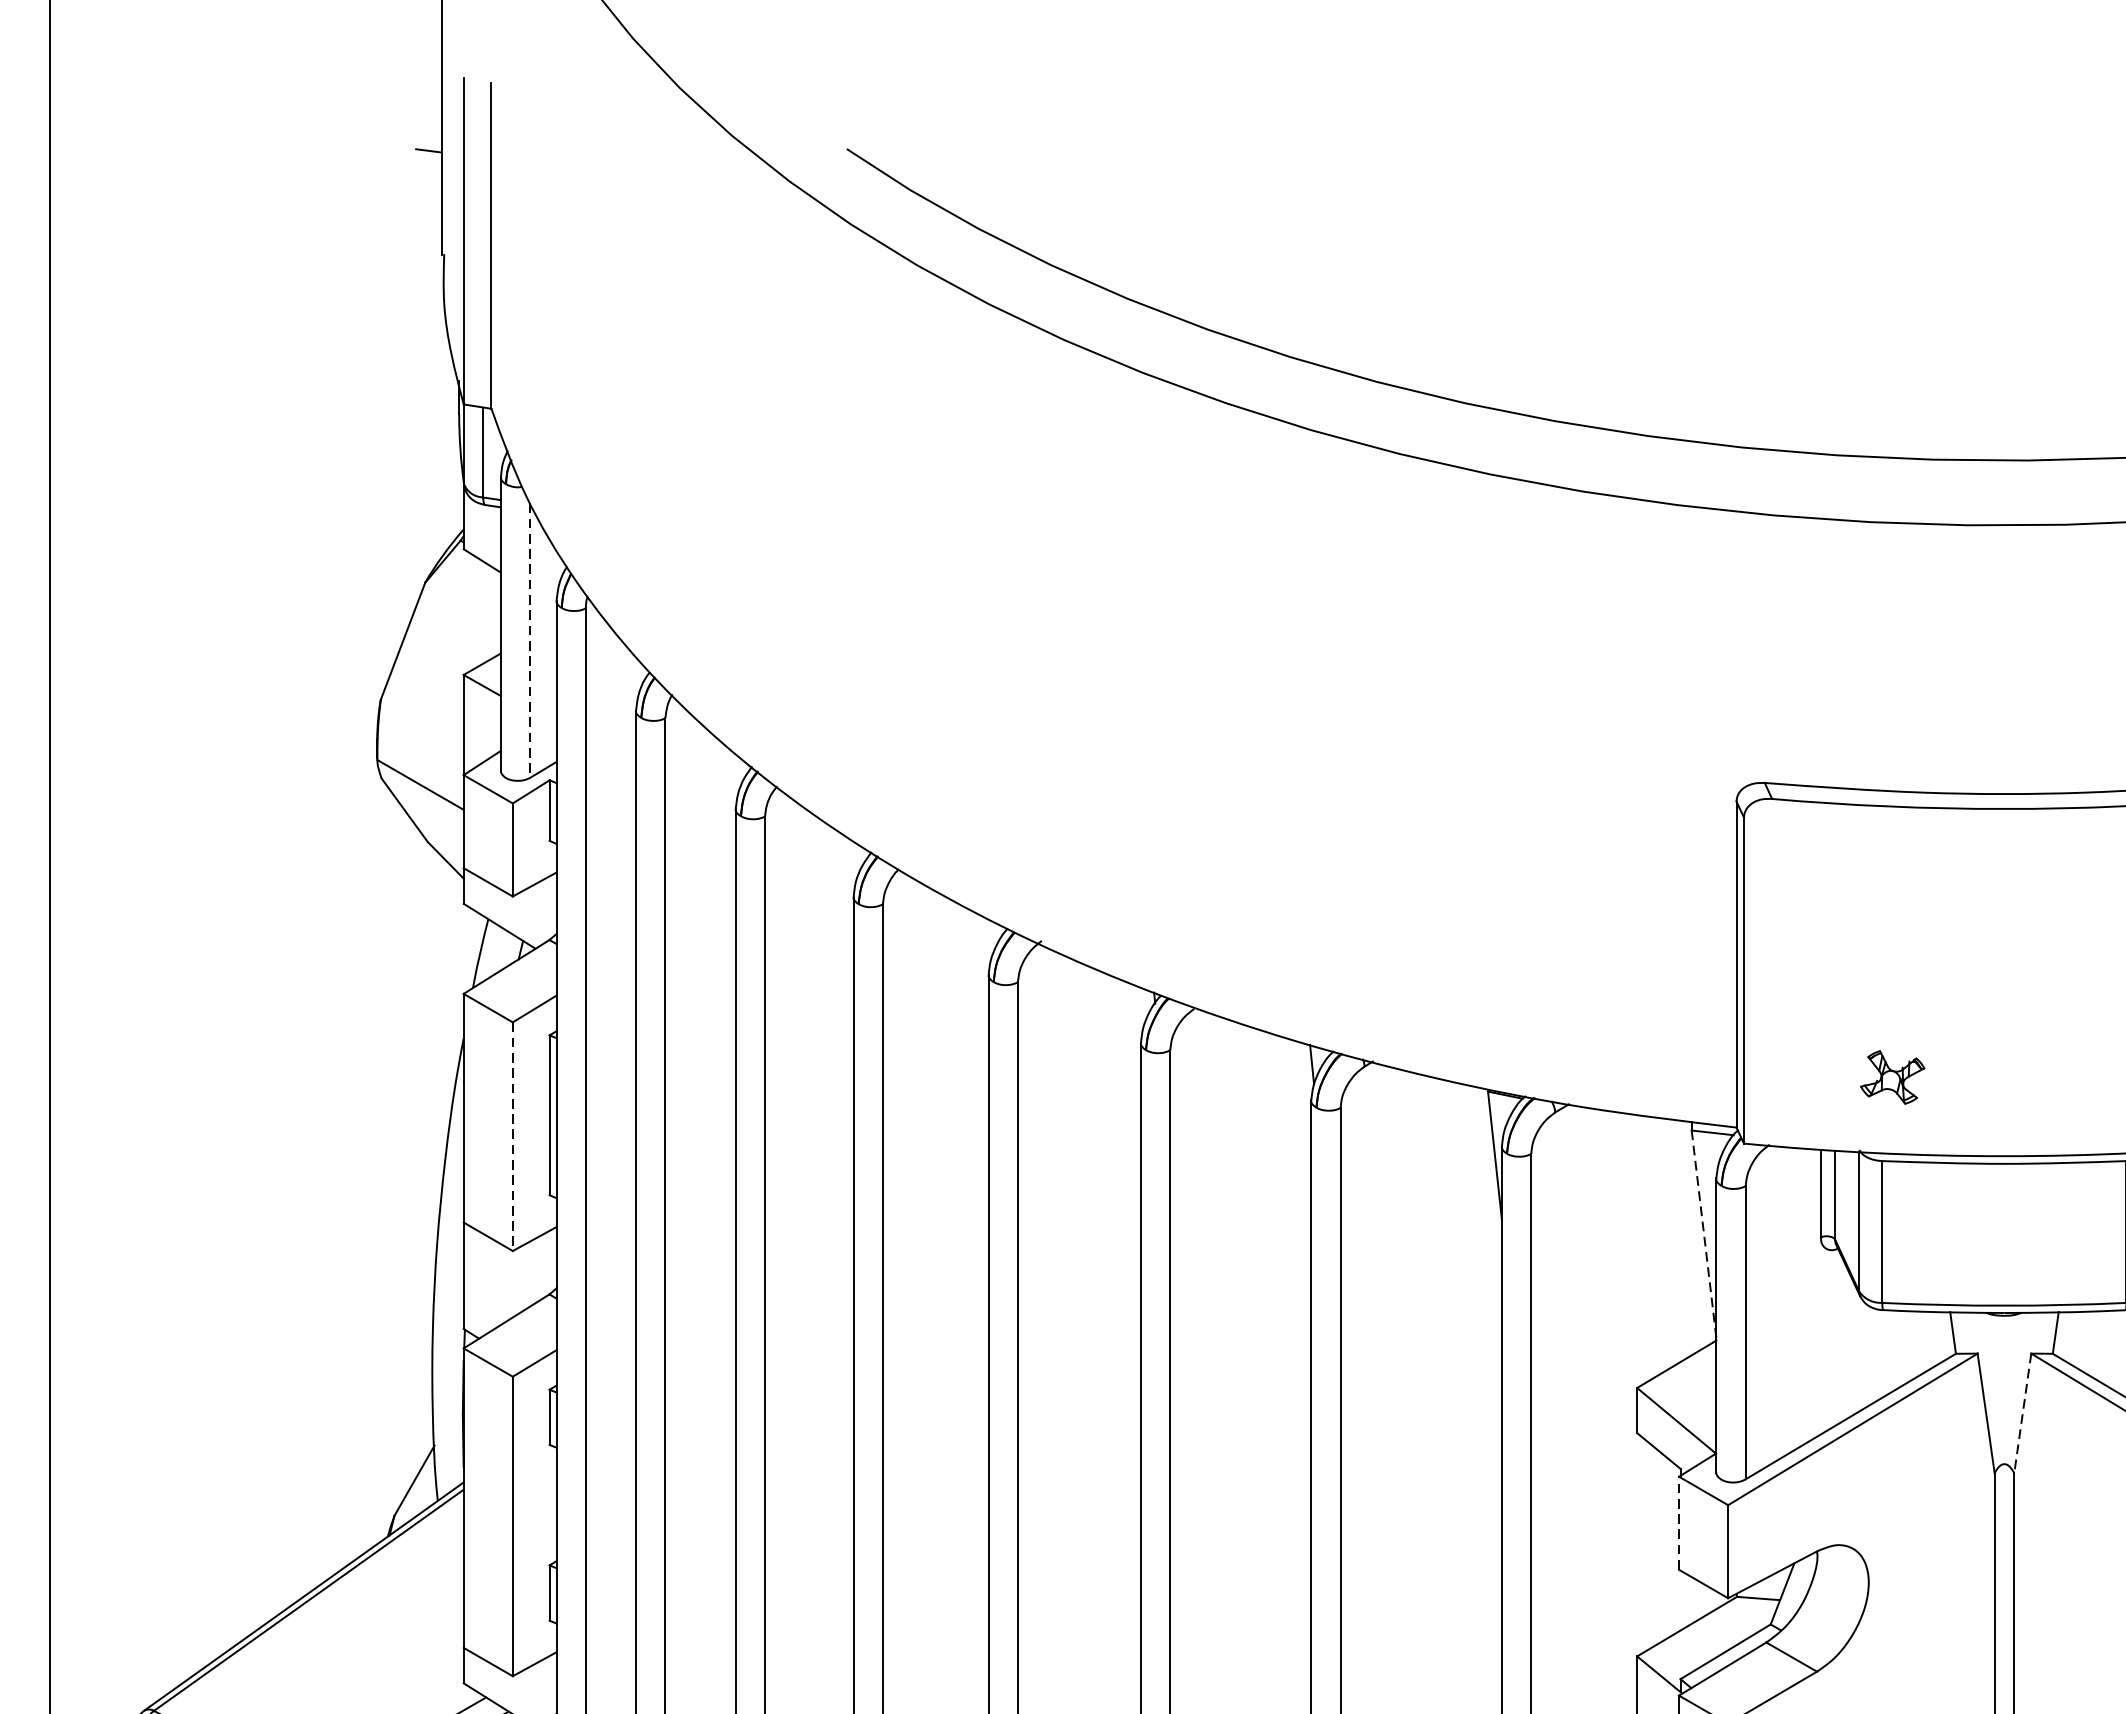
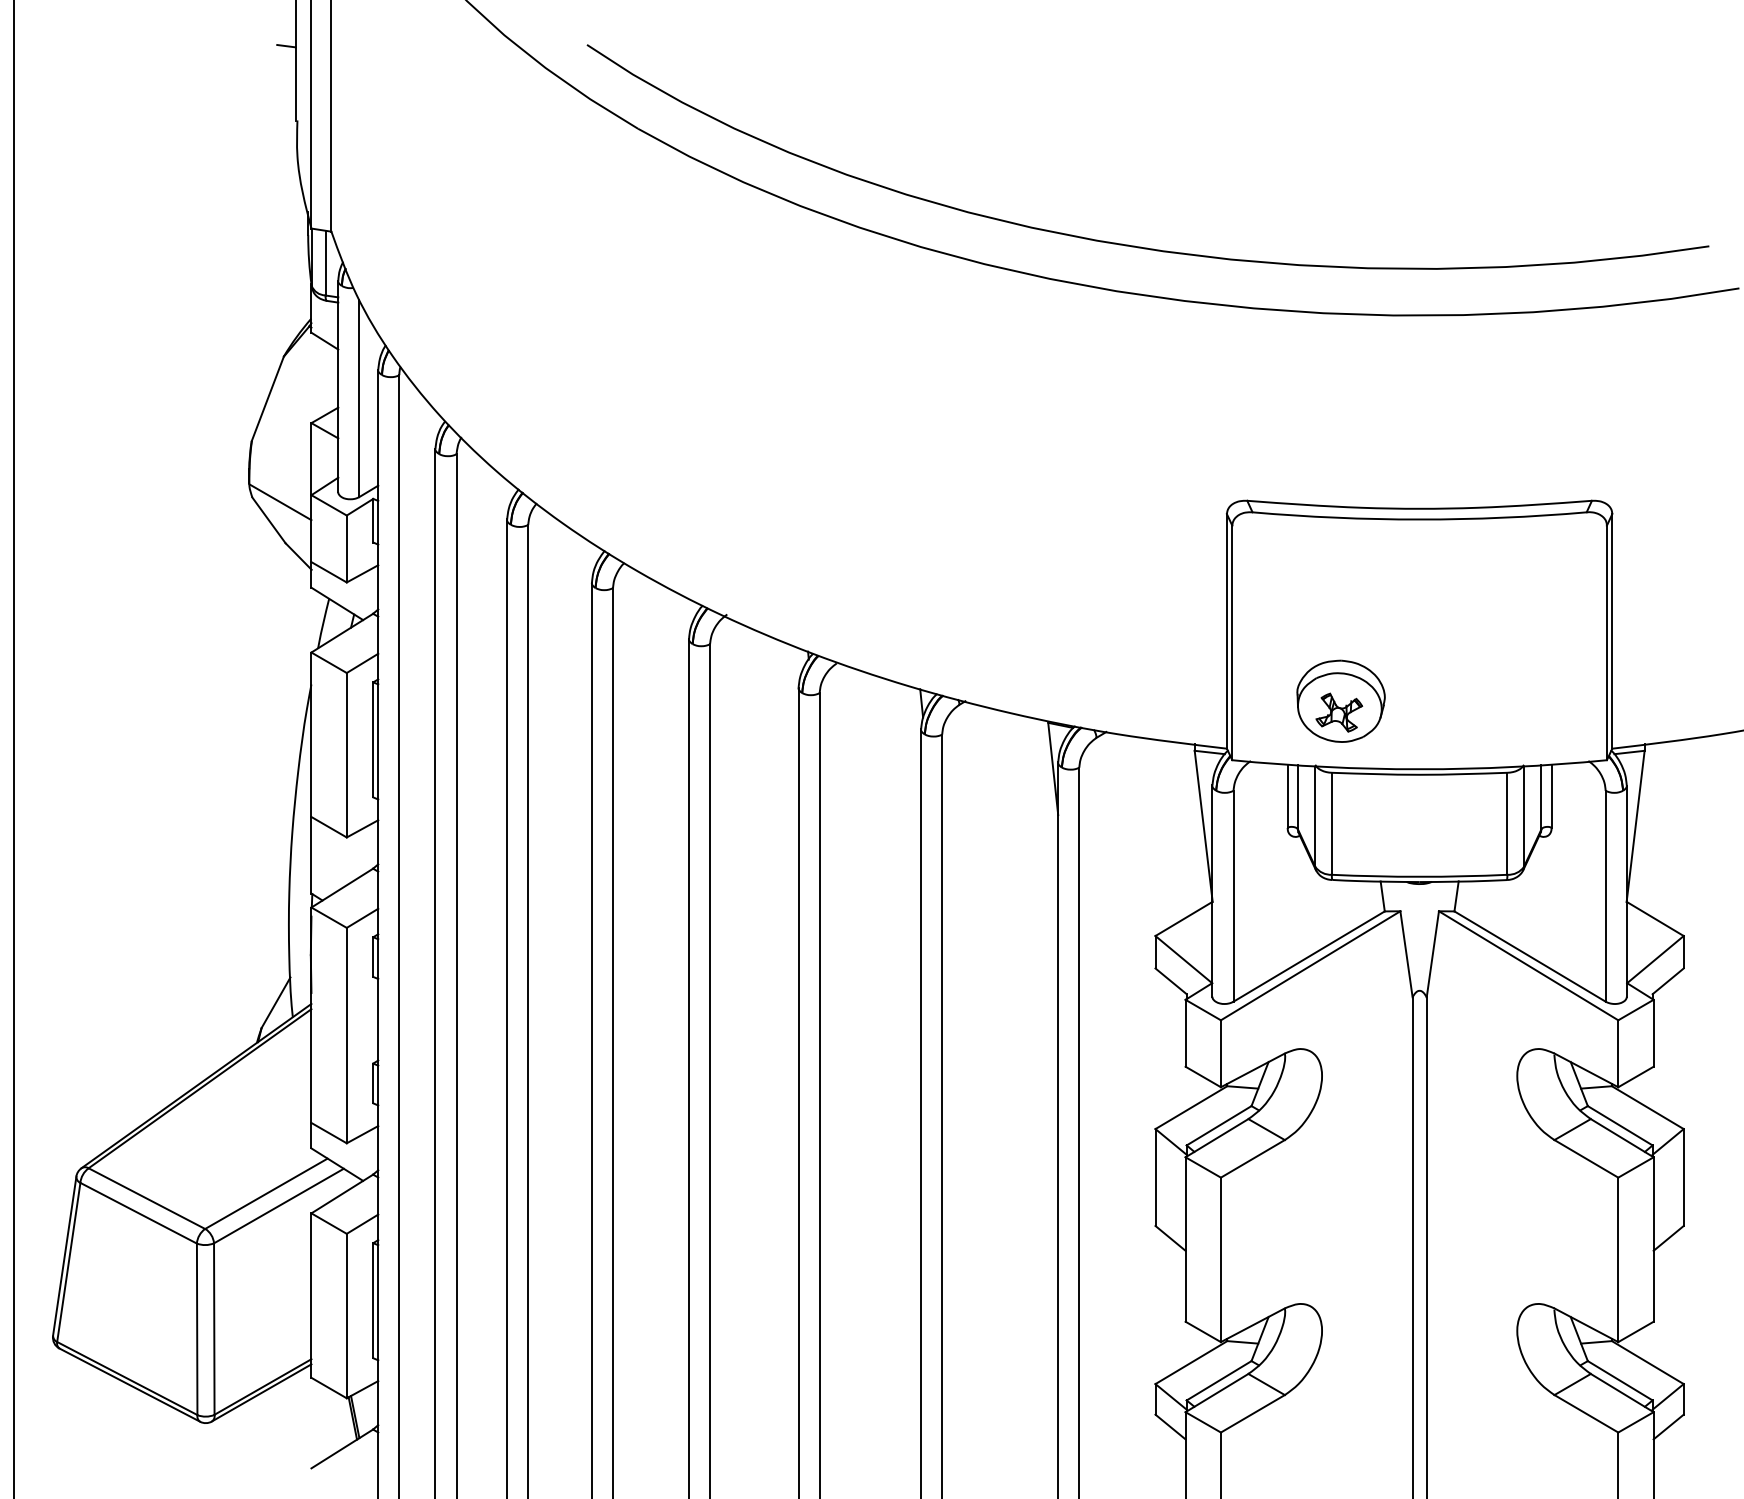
line: (530, 640) -> (359, 398), dashed -> solid
part: (1894, 1060) -> (1340, 700), added
line: (512, 1137) -> (346, 755), dashed -> solid
line: (1703, 1235) -> (1203, 826), dashed -> solid
line: (2022, 1413) -> (1432, 954), dashed -> solid
line: (1678, 1522) -> (1185, 1032), dashed -> solid

